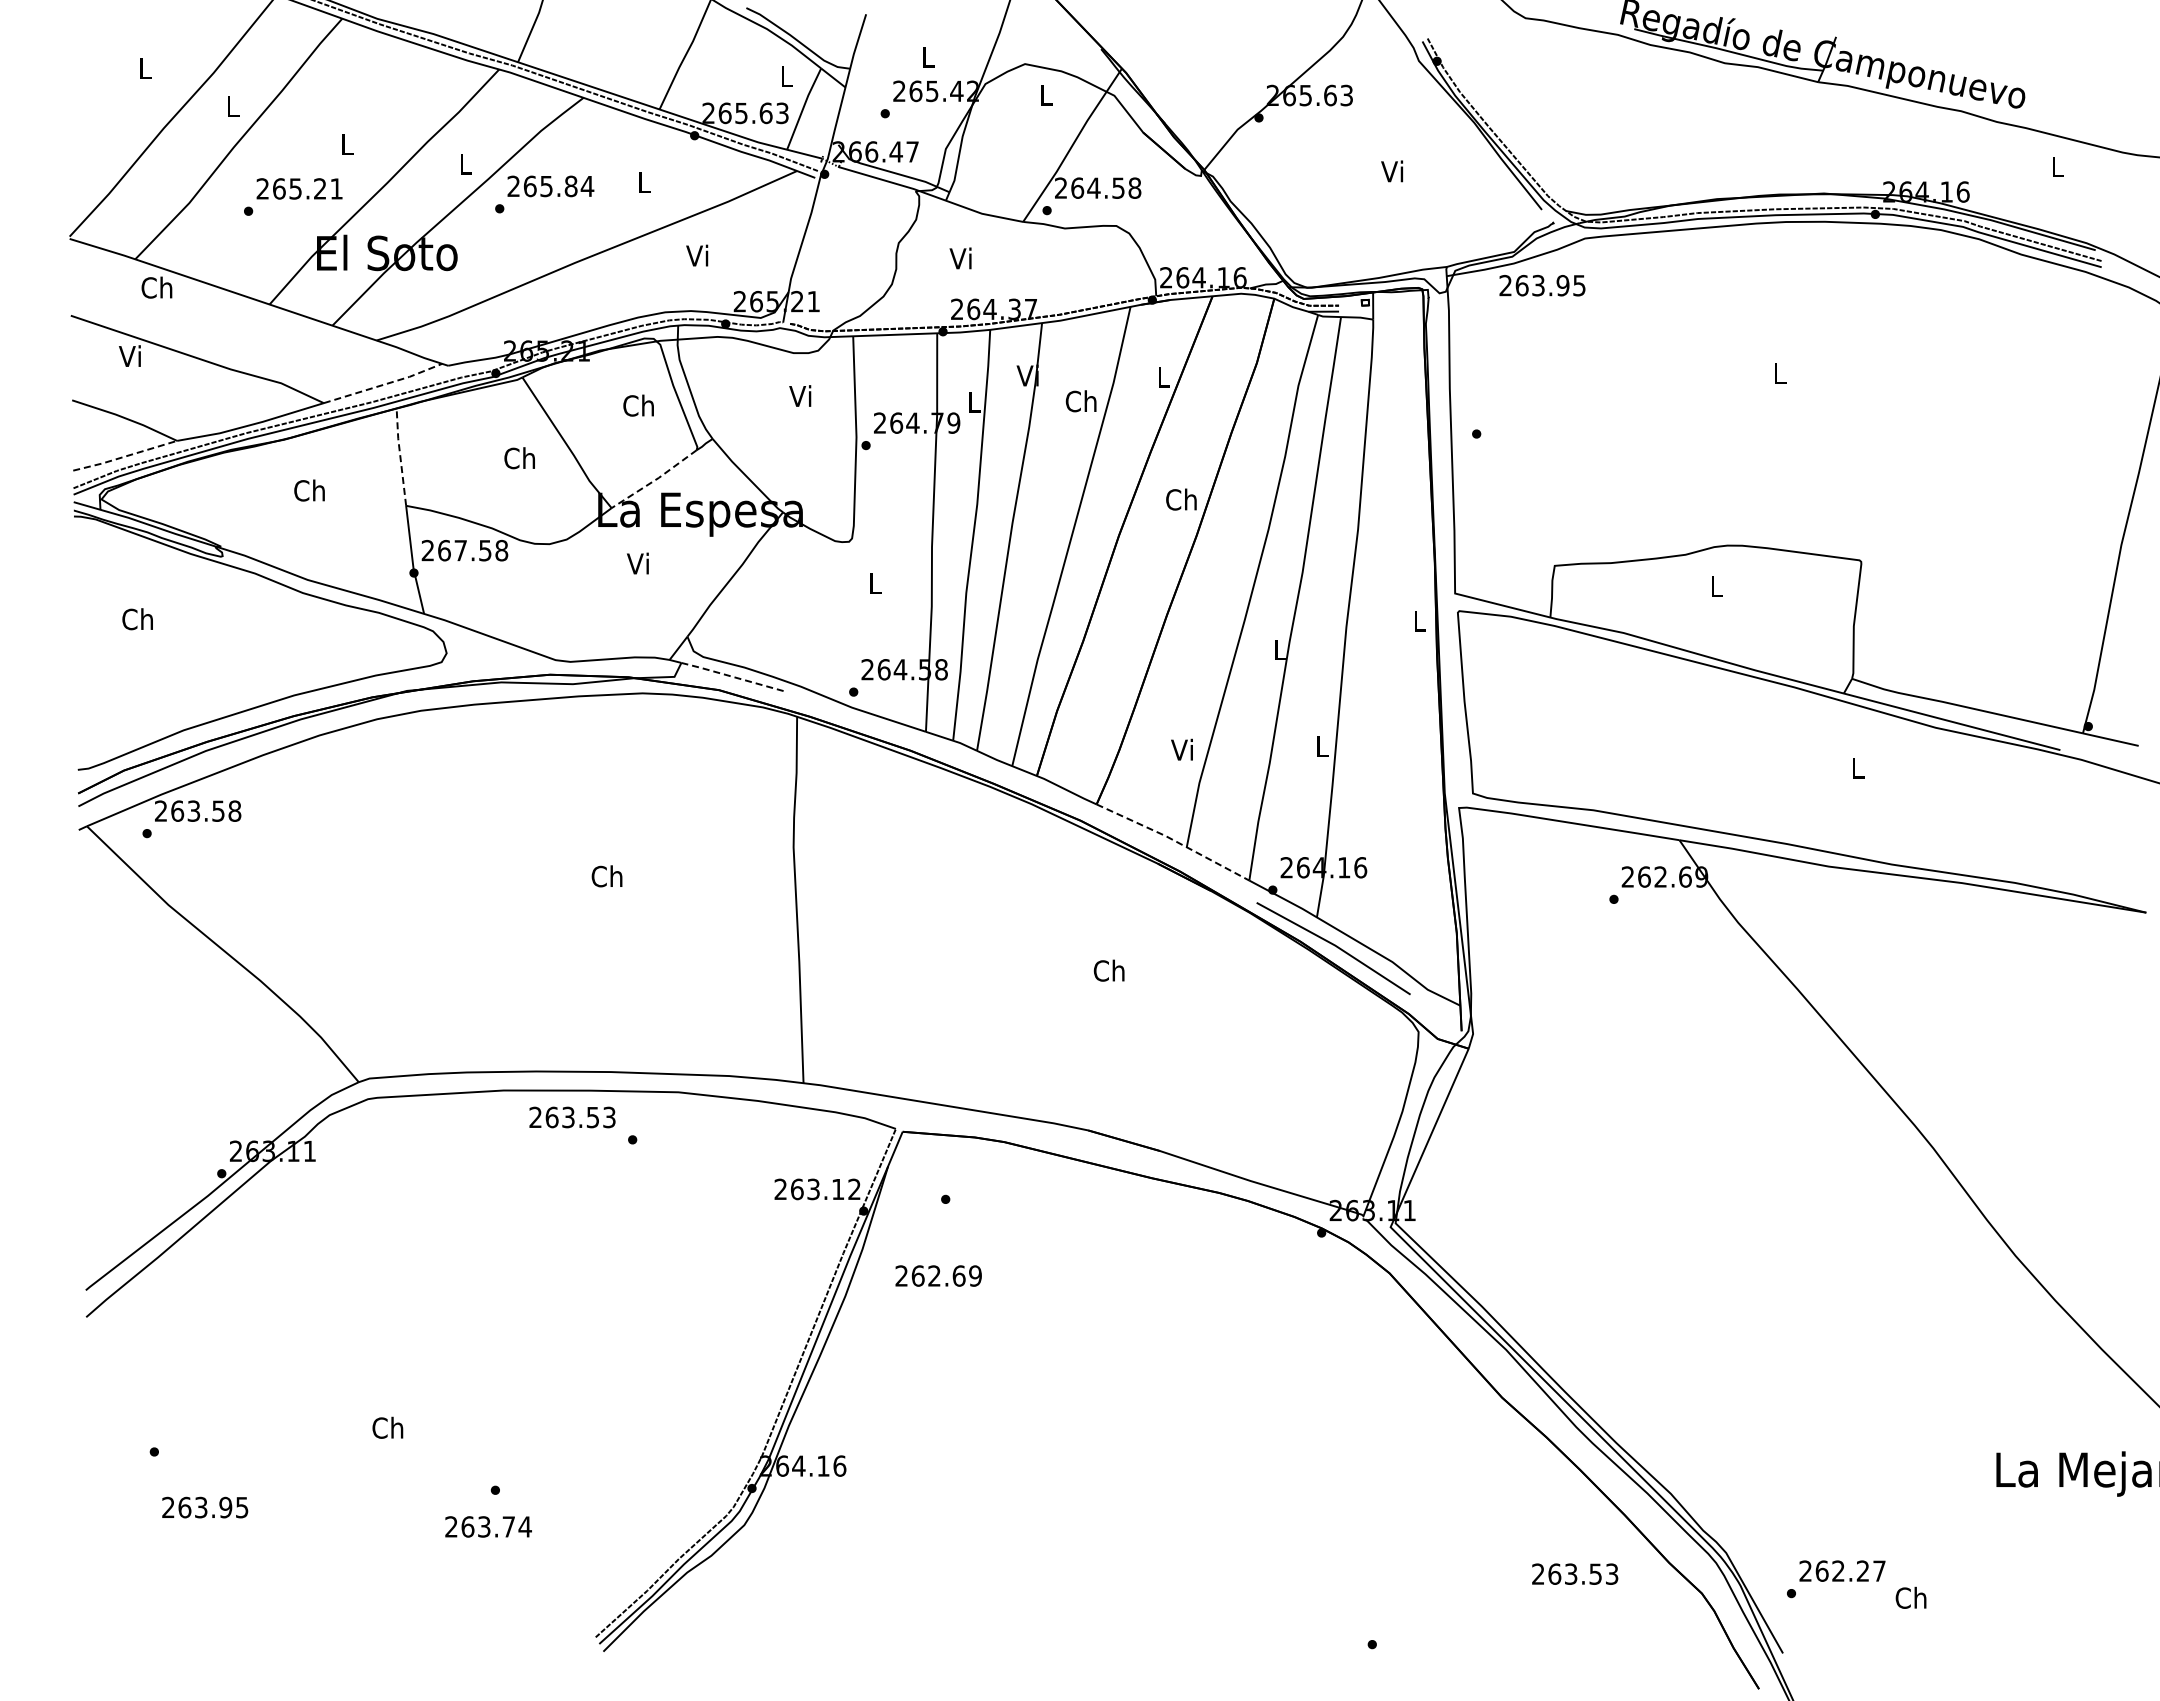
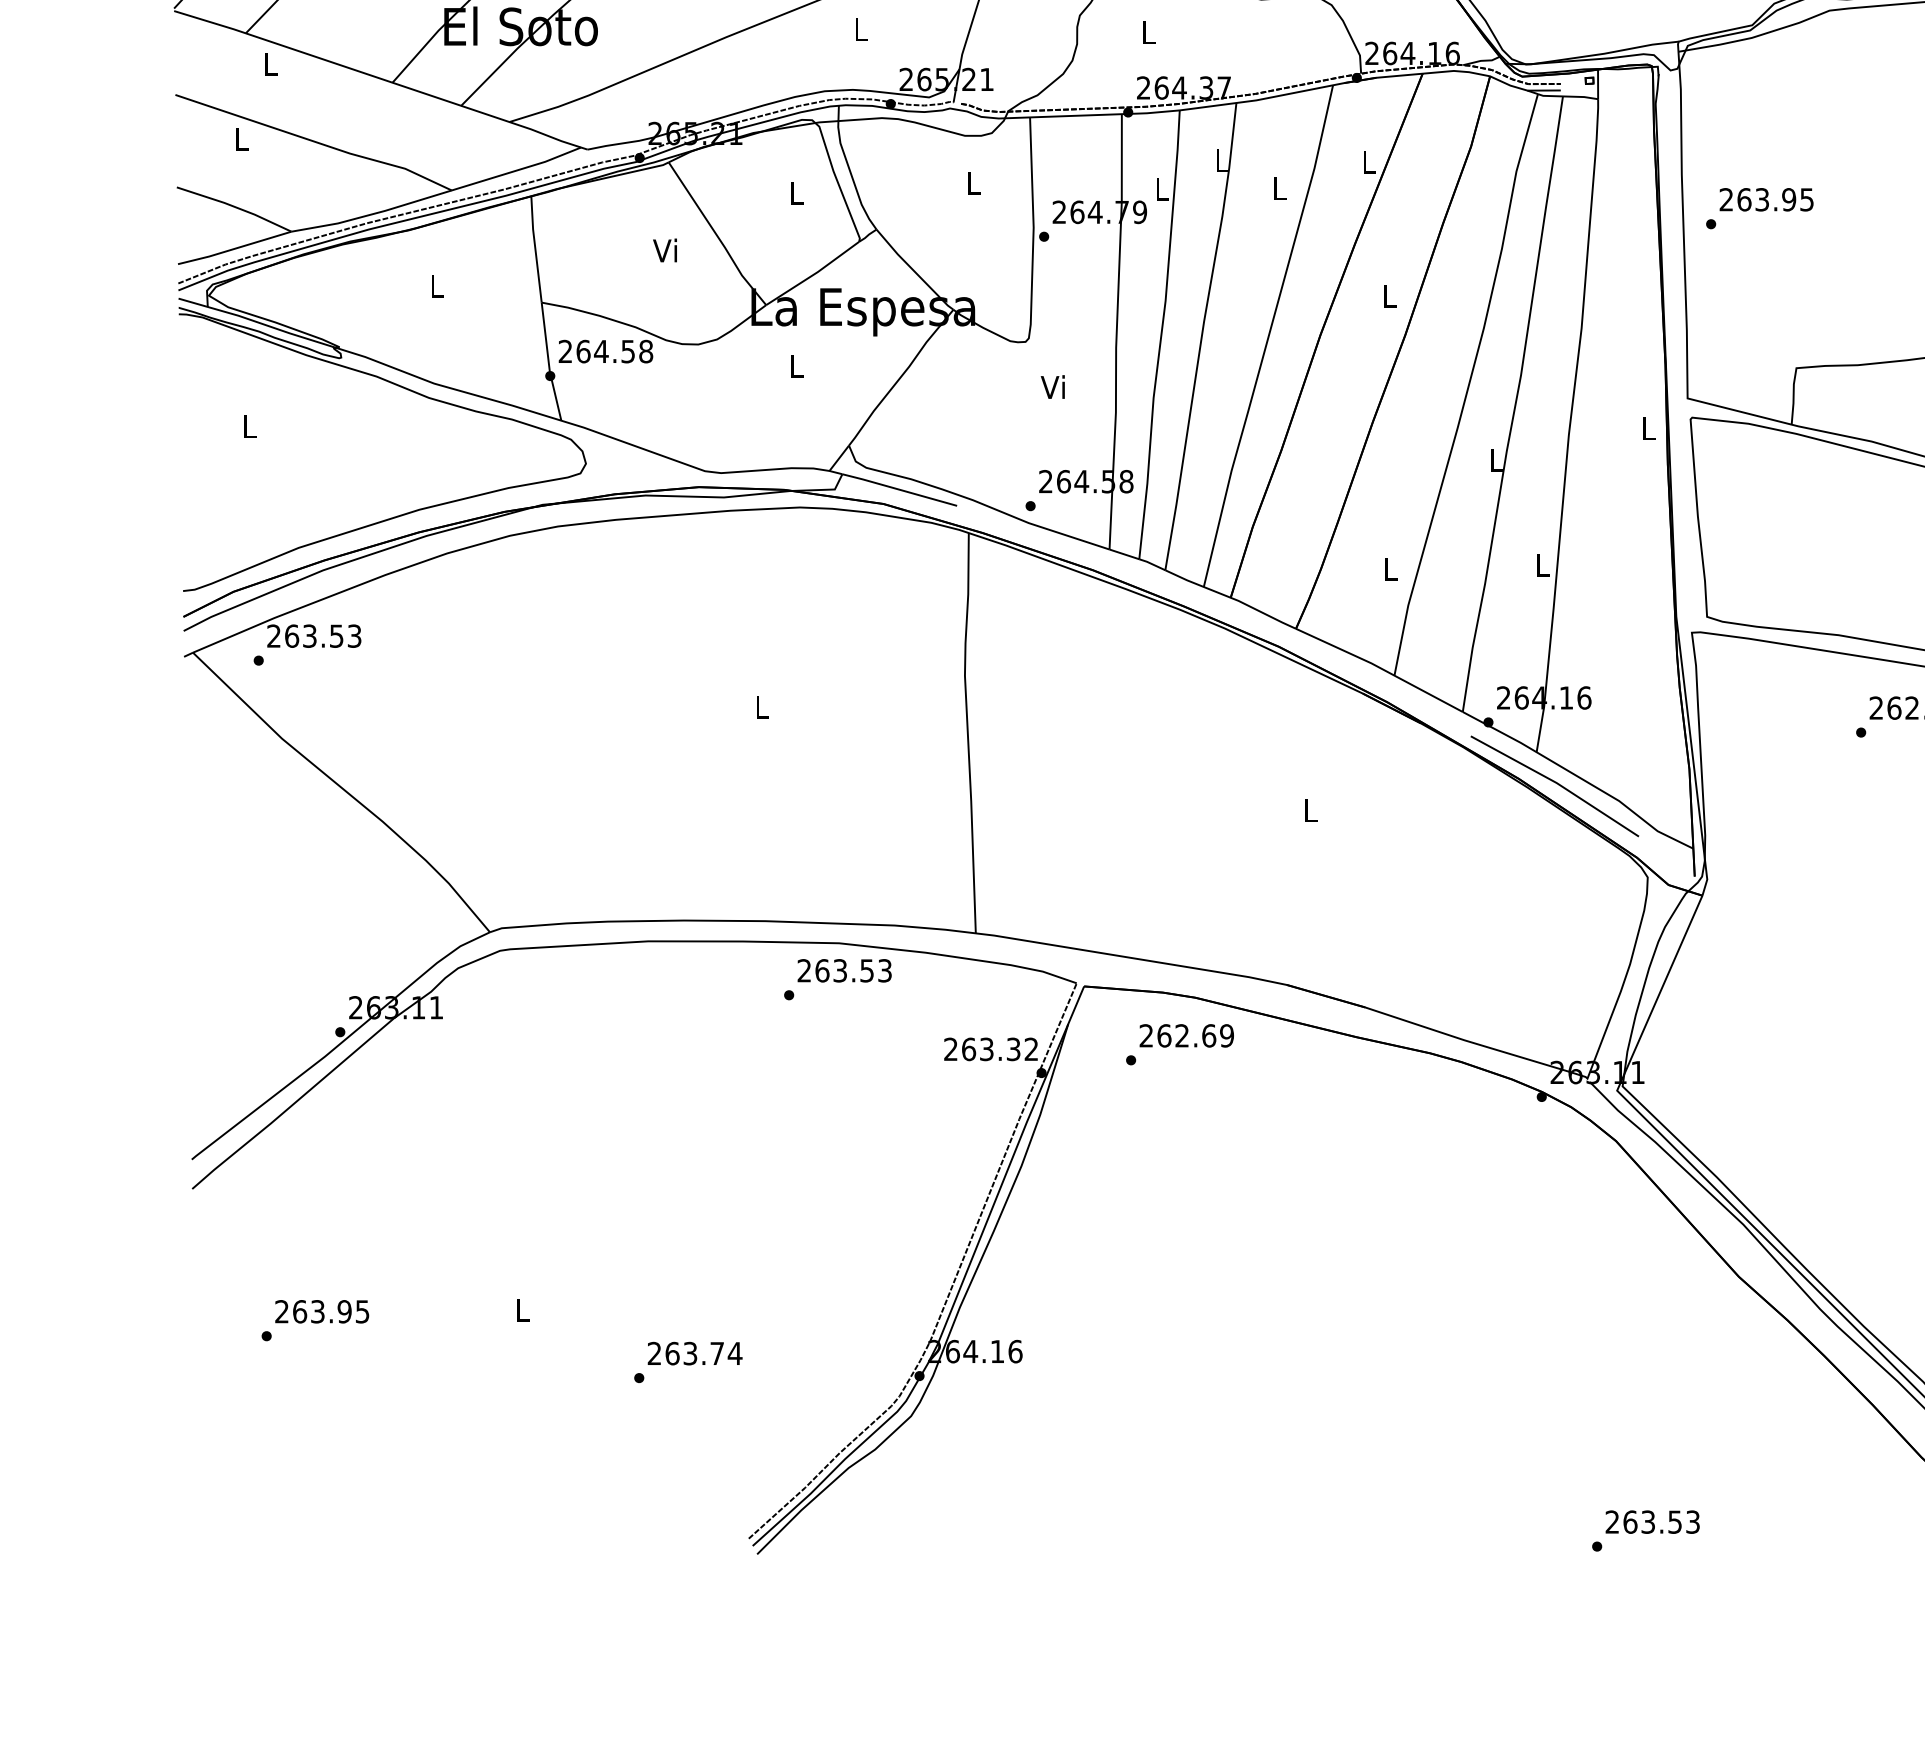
text: (697, 255) -> (859, 29), Vi -> L
text: (960, 258) -> (1147, 32), Vi -> L
text: (1542, 285) -> (1766, 199), moved
text: (156, 287) -> (268, 64), Ch -> L
text: (129, 355) -> (239, 138), Vi -> L
text: (1027, 375) -> (1220, 160), Vi -> L
line: (384, 384) -> (518, 170), dashed -> solid
text: (800, 395) -> (972, 182), Vi -> L
text: (1080, 401) -> (1278, 188), Ch -> L
text: (638, 405) -> (795, 193), Ch -> L
line: (124, 456) -> (234, 248), dashed -> solid
line: (400, 456) -> (535, 248), dashed -> solid
text: (519, 458) -> (665, 250), Ch -> Vi
line: (654, 480) -> (813, 274), dashed -> solid
text: (309, 490) -> (436, 285), Ch -> L
text: (1181, 499) -> (1388, 295), Ch -> L
text: (460, 550) -> (601, 351), 267.58 -> 264.58
text: (637, 563) -> (794, 365), Vi -> L
text: (873, 582) -> (1052, 386), L -> Vi
text: (137, 619) -> (248, 426), Ch -> L
line: (733, 677) -> (899, 490), dashed -> solid
text: (1181, 749) -> (1388, 568), Vi -> L
text: (234, 810) -> (354, 635), 263.58 -> 263.53
line: (1173, 840) -> (1379, 668), dashed -> solid
text: (606, 876) -> (760, 707), Ch -> L
text: (1108, 970) -> (1308, 810), Ch -> L
text: (572, 1117) -> (844, 970), moved
text: (838, 1189) -> (1014, 1049), 263.12 -> 263.32
text: (938, 1275) -> (1186, 1035), moved
text: (387, 1427) -> (521, 1309), Ch -> L
text: (205, 1507) -> (322, 1311), moved
text: (488, 1526) -> (695, 1353), moved
text: (1575, 1573) -> (1653, 1521), moved

